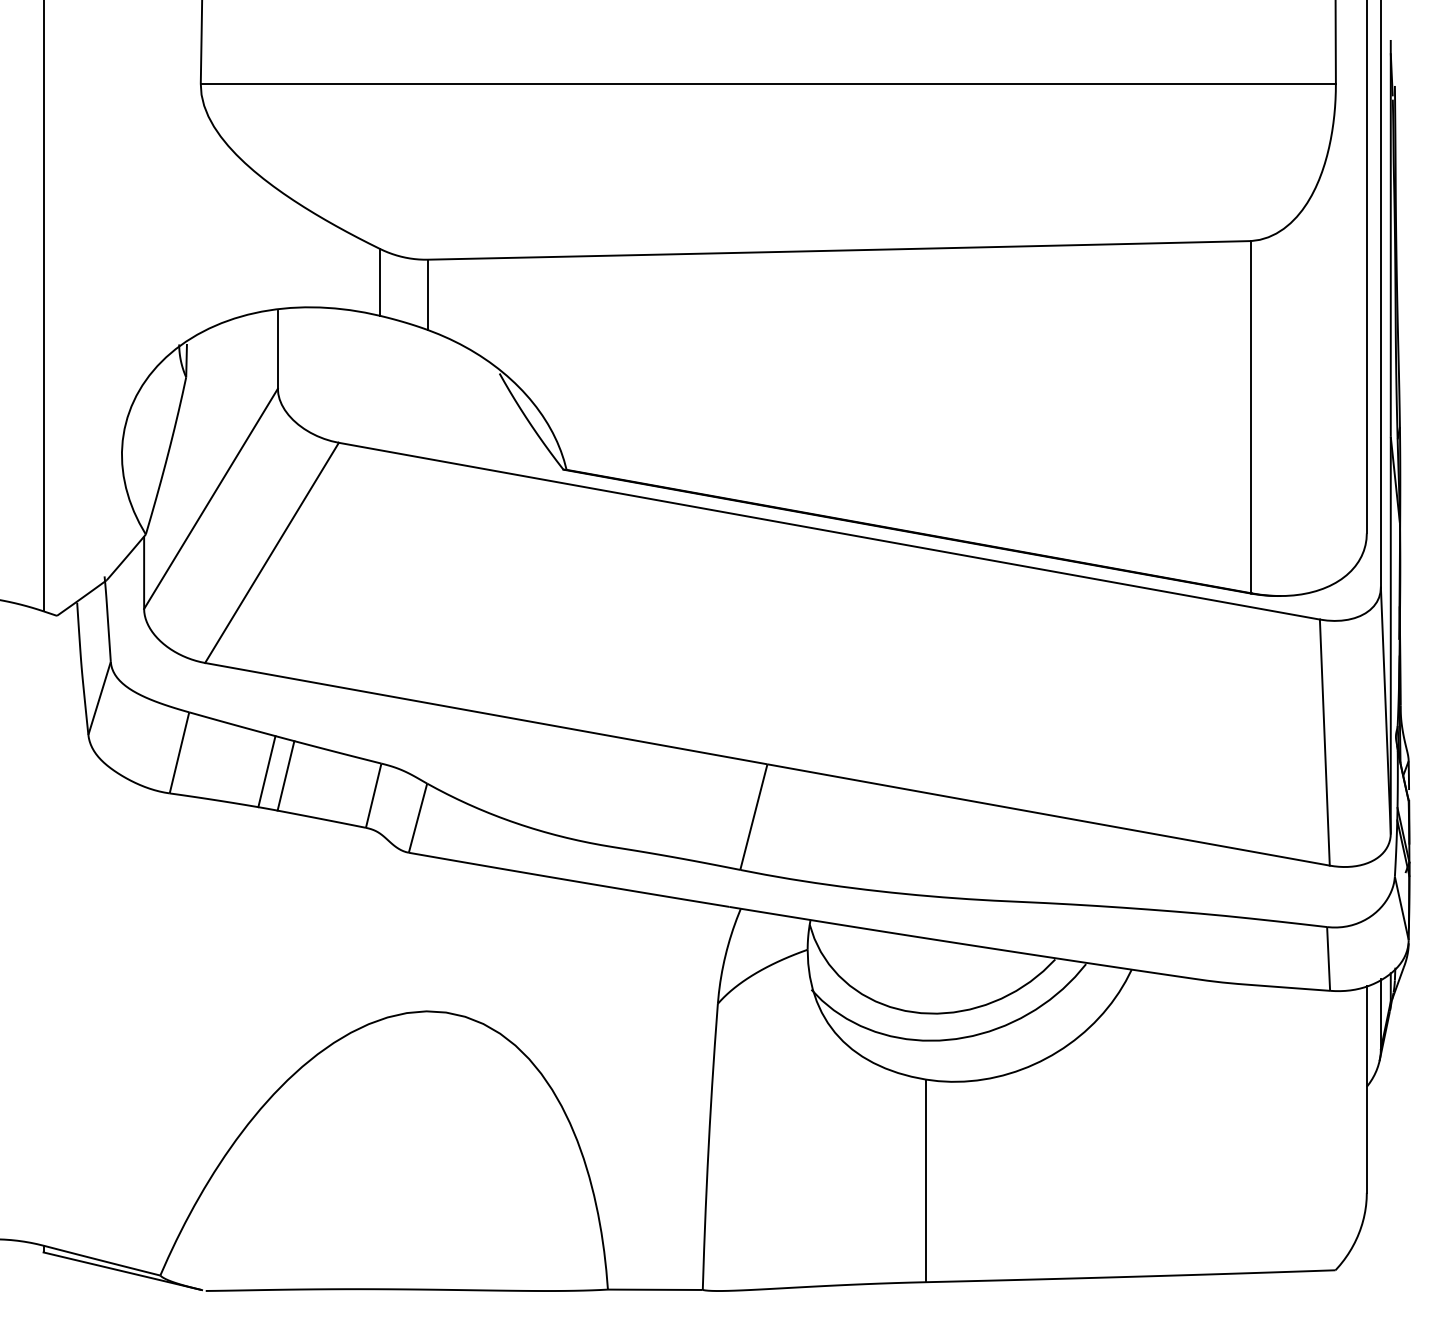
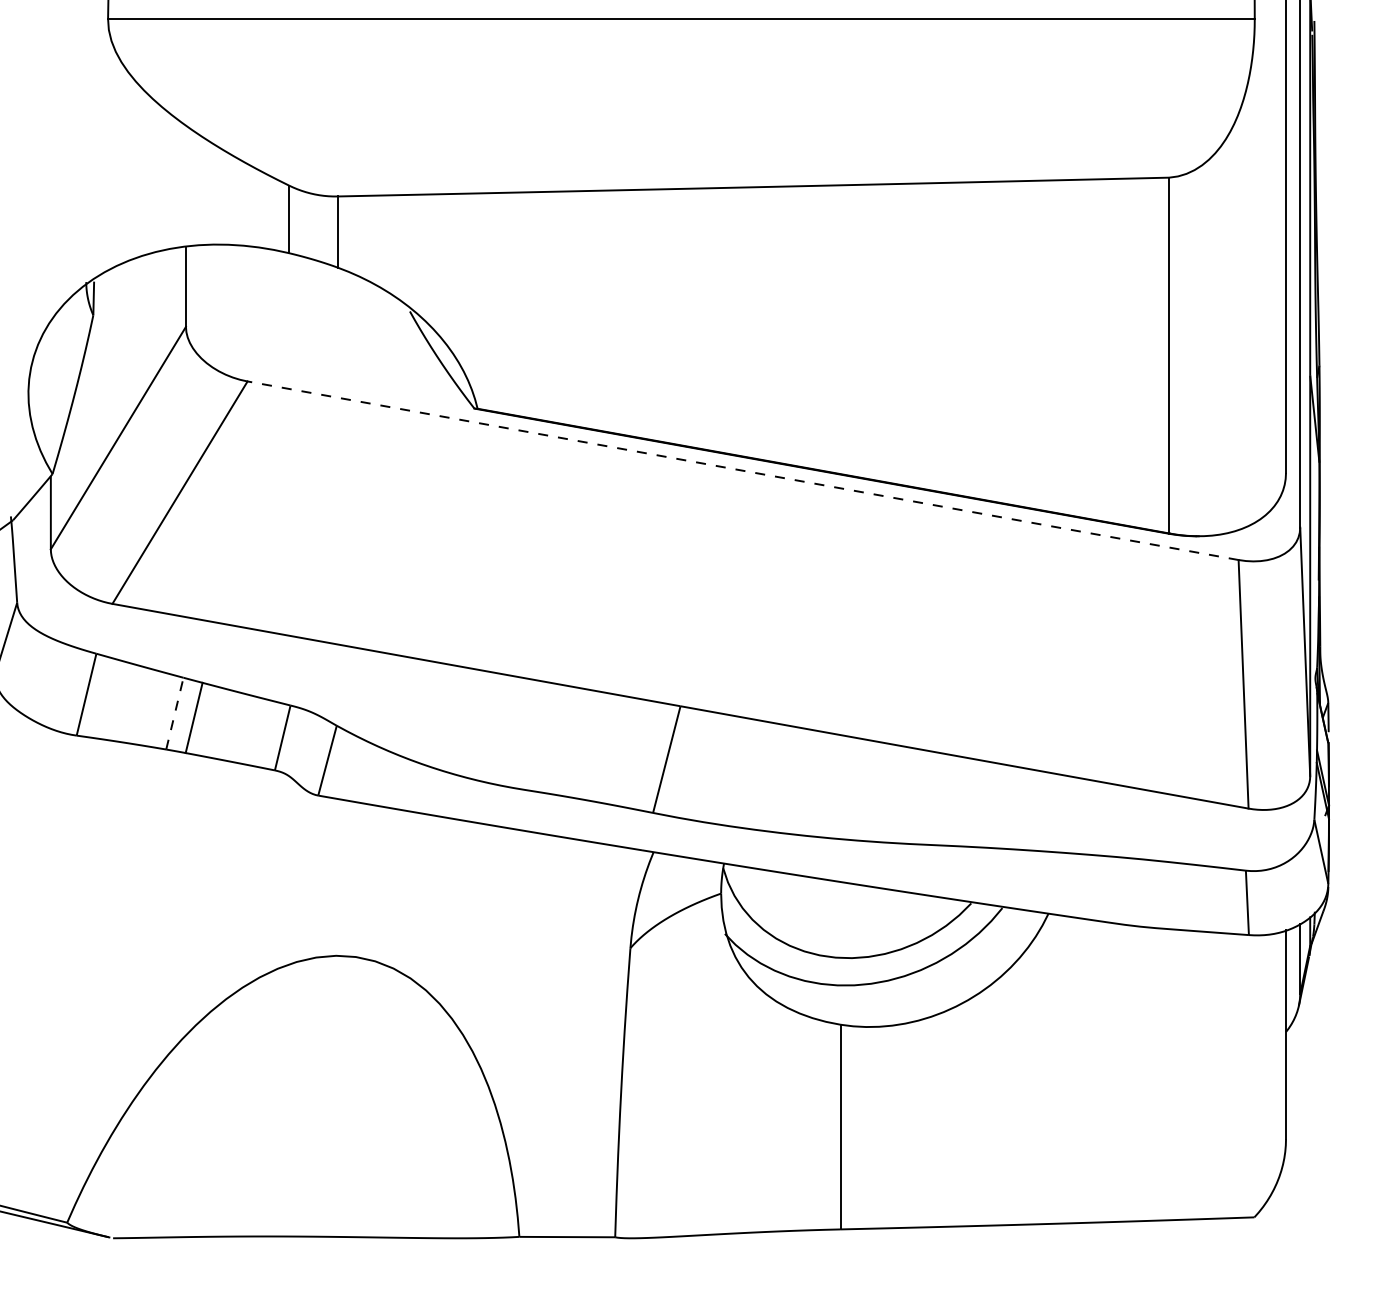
line: (828, 531) -> (742, 471), solid -> dashed
line: (266, 771) -> (174, 713), solid -> dashed

